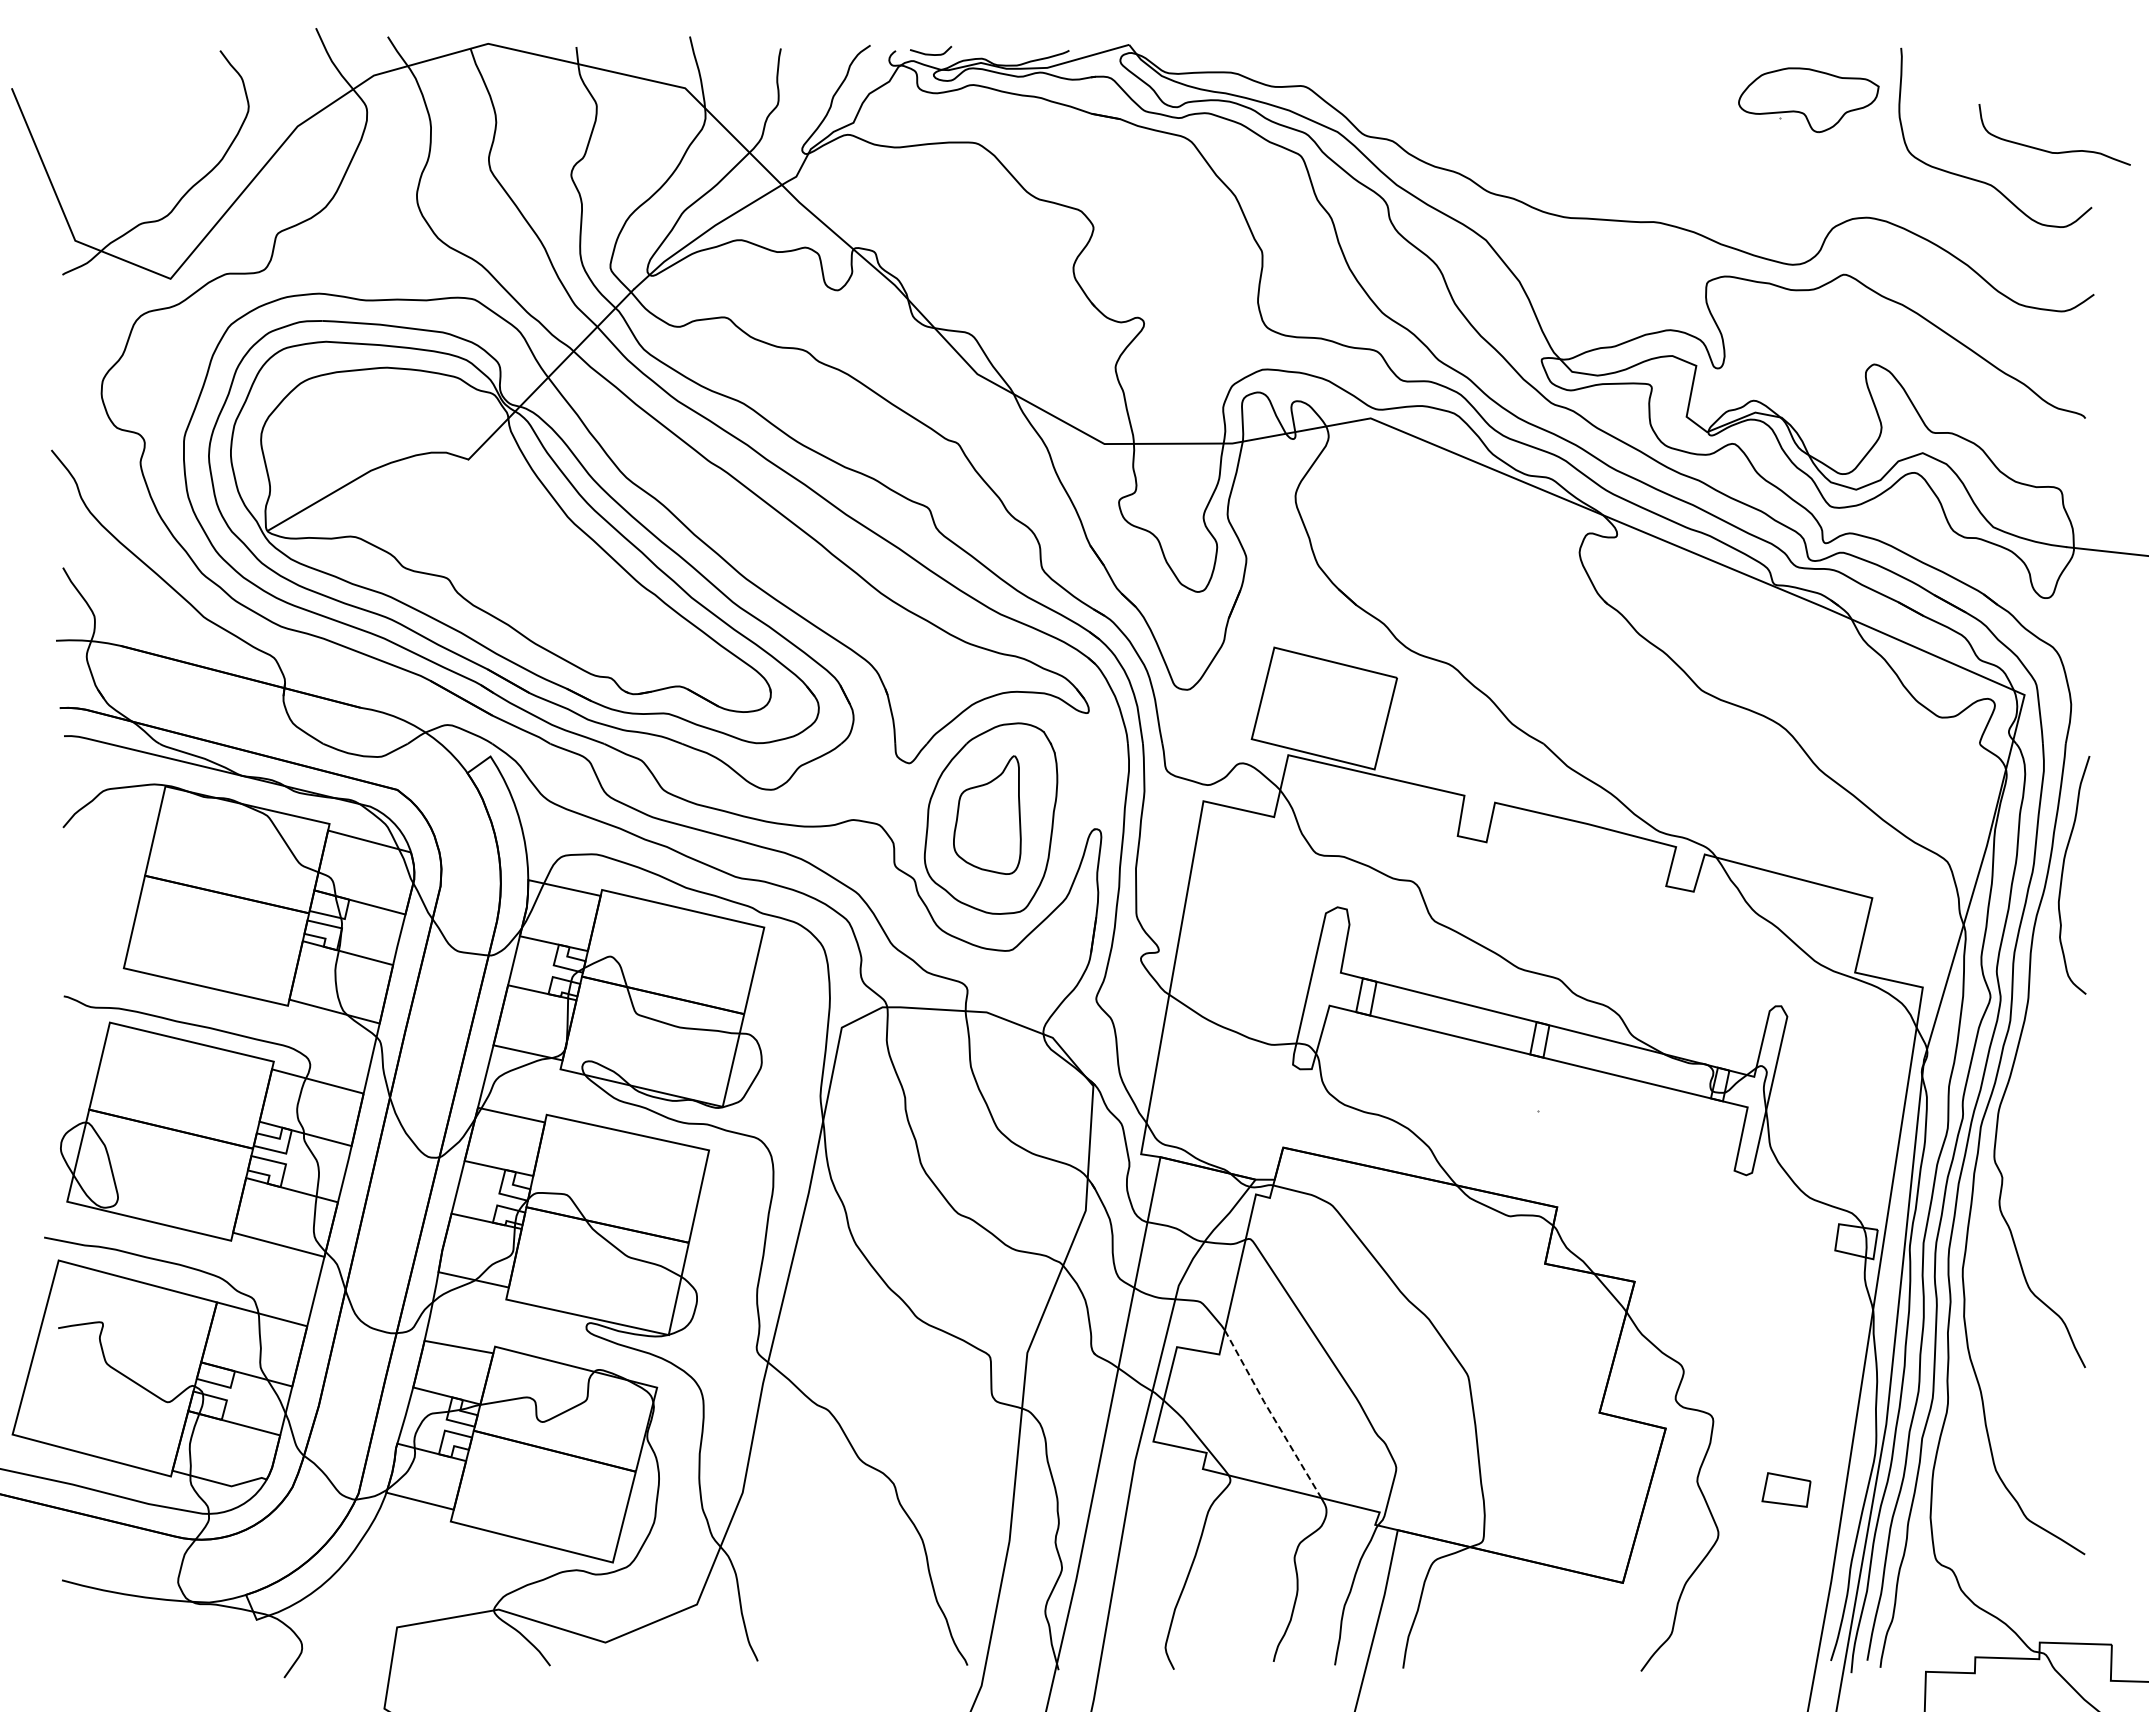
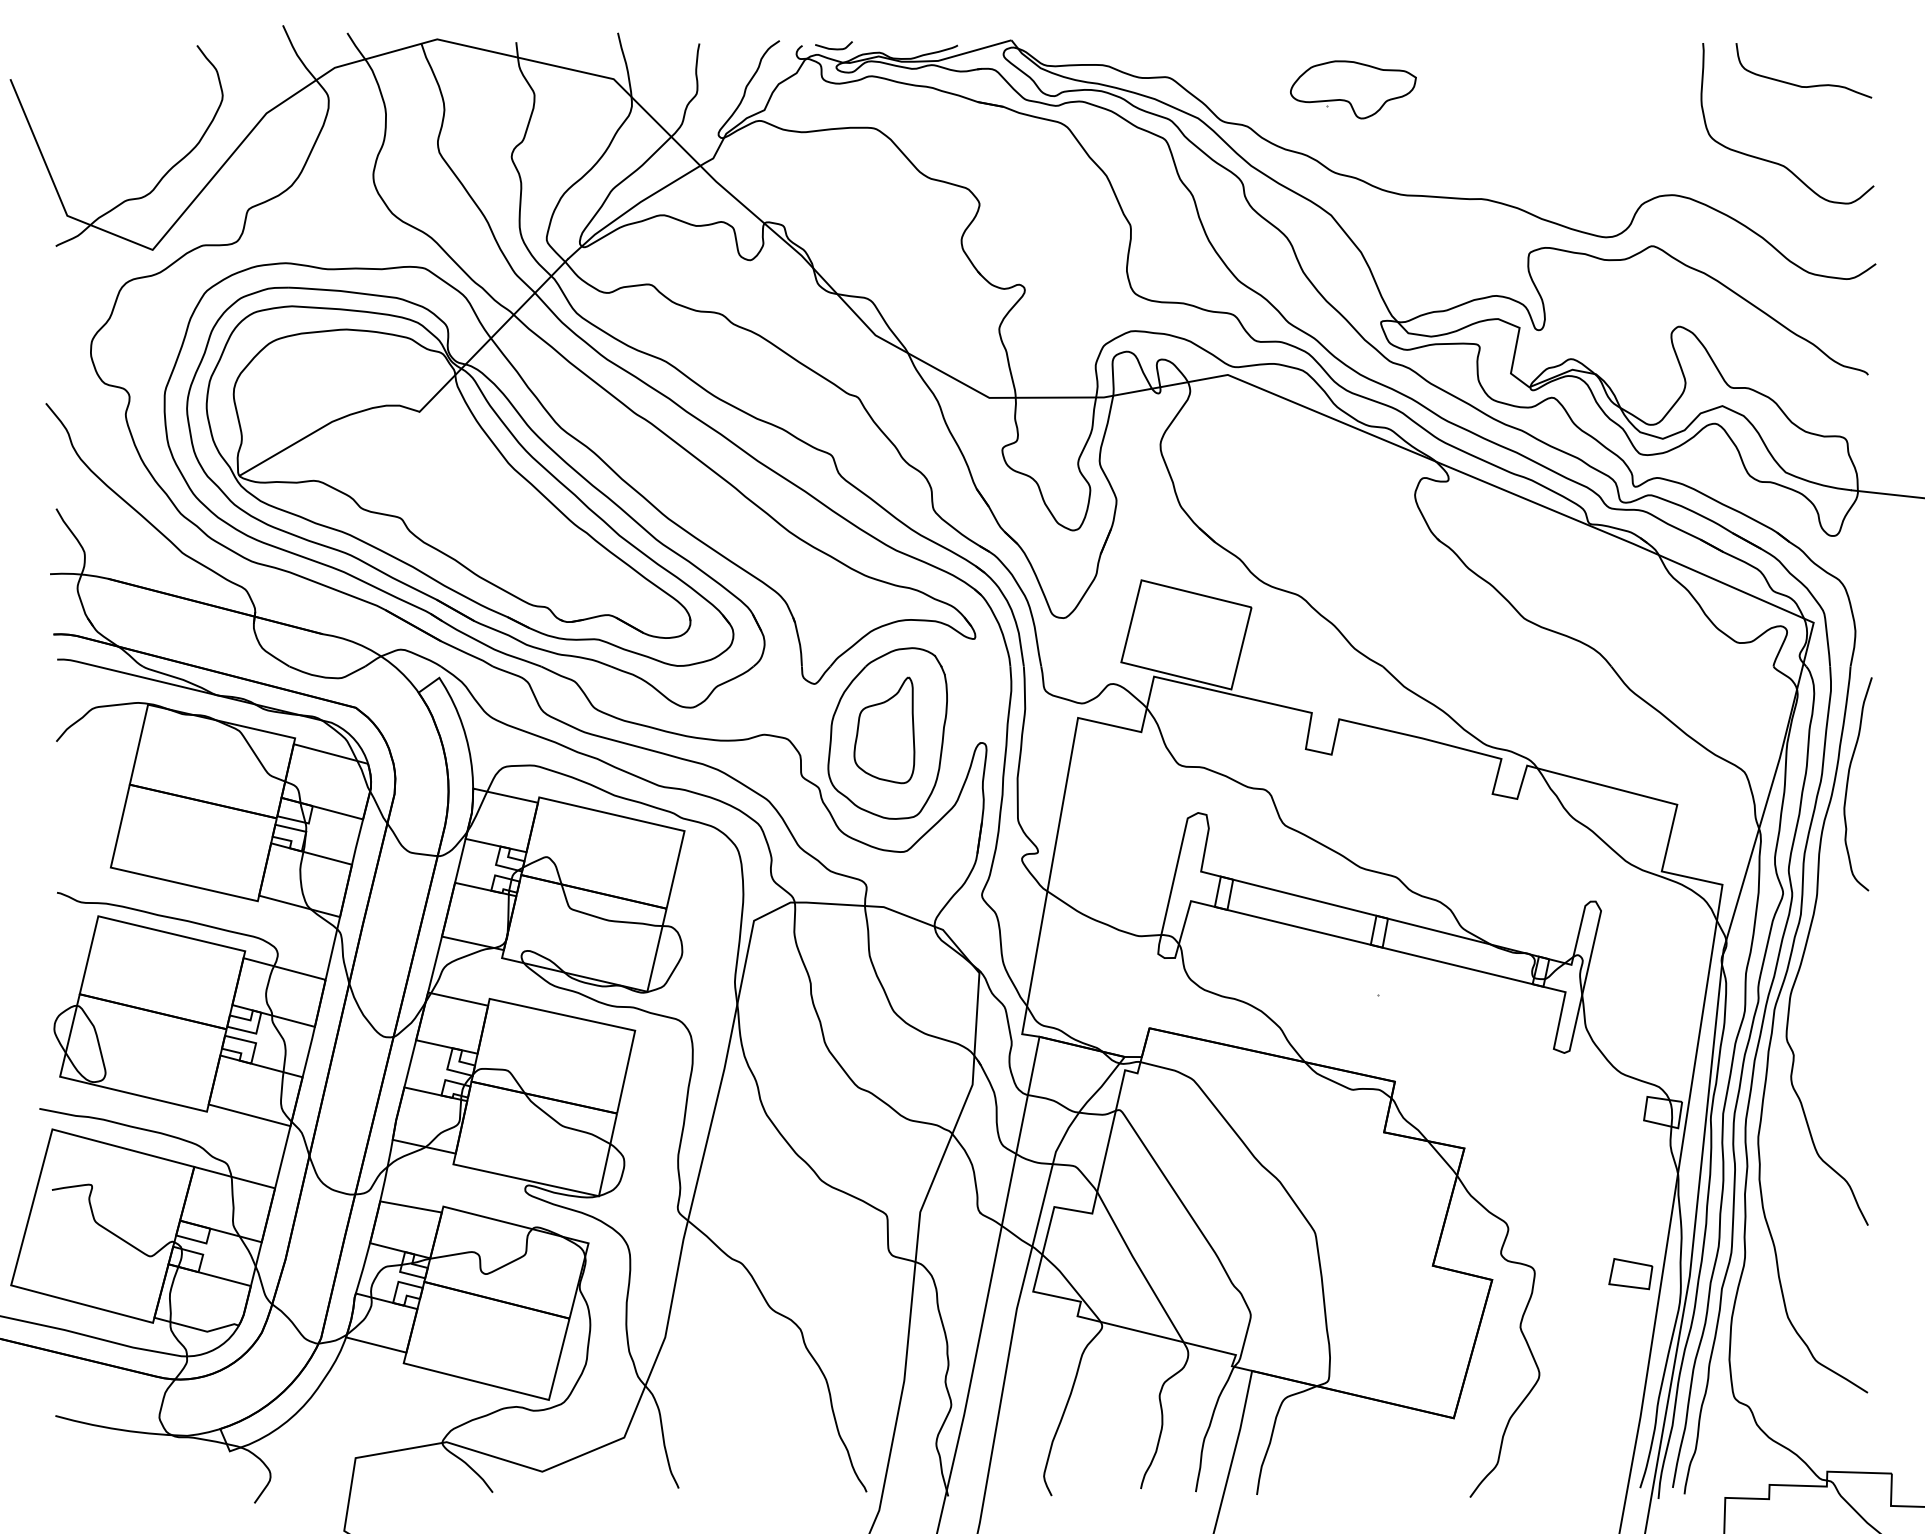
part: (1808, 100) -> (1353, 90), moved
curve: (2048, 150) -> (1798, 84), moved
line: (1271, 1414) -> (1138, 1267), dashed -> solid
part: (1786, 1489) -> (1630, 1273), moved

